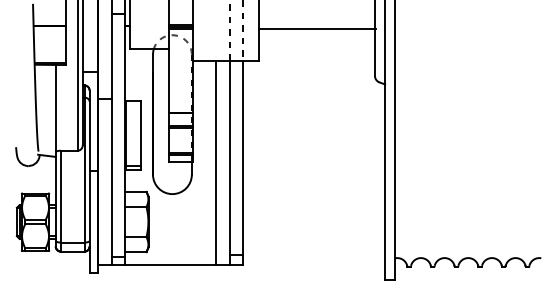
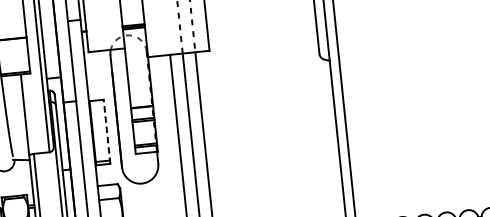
line: (316, 29) -> (260, 16), removed
line: (140, 134) -> (106, 131), solid -> dashed

